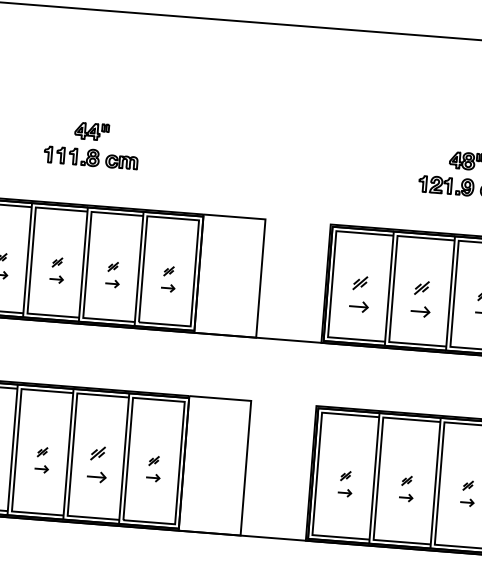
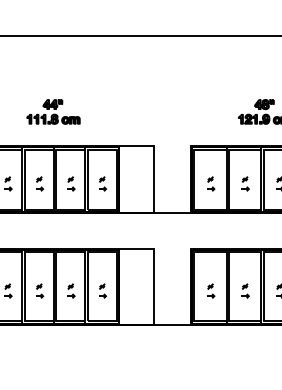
part: (361, 293) -> (211, 183), size x0.71
part: (422, 298) -> (245, 183), size x0.71
part: (99, 463) -> (71, 290), size x0.71

